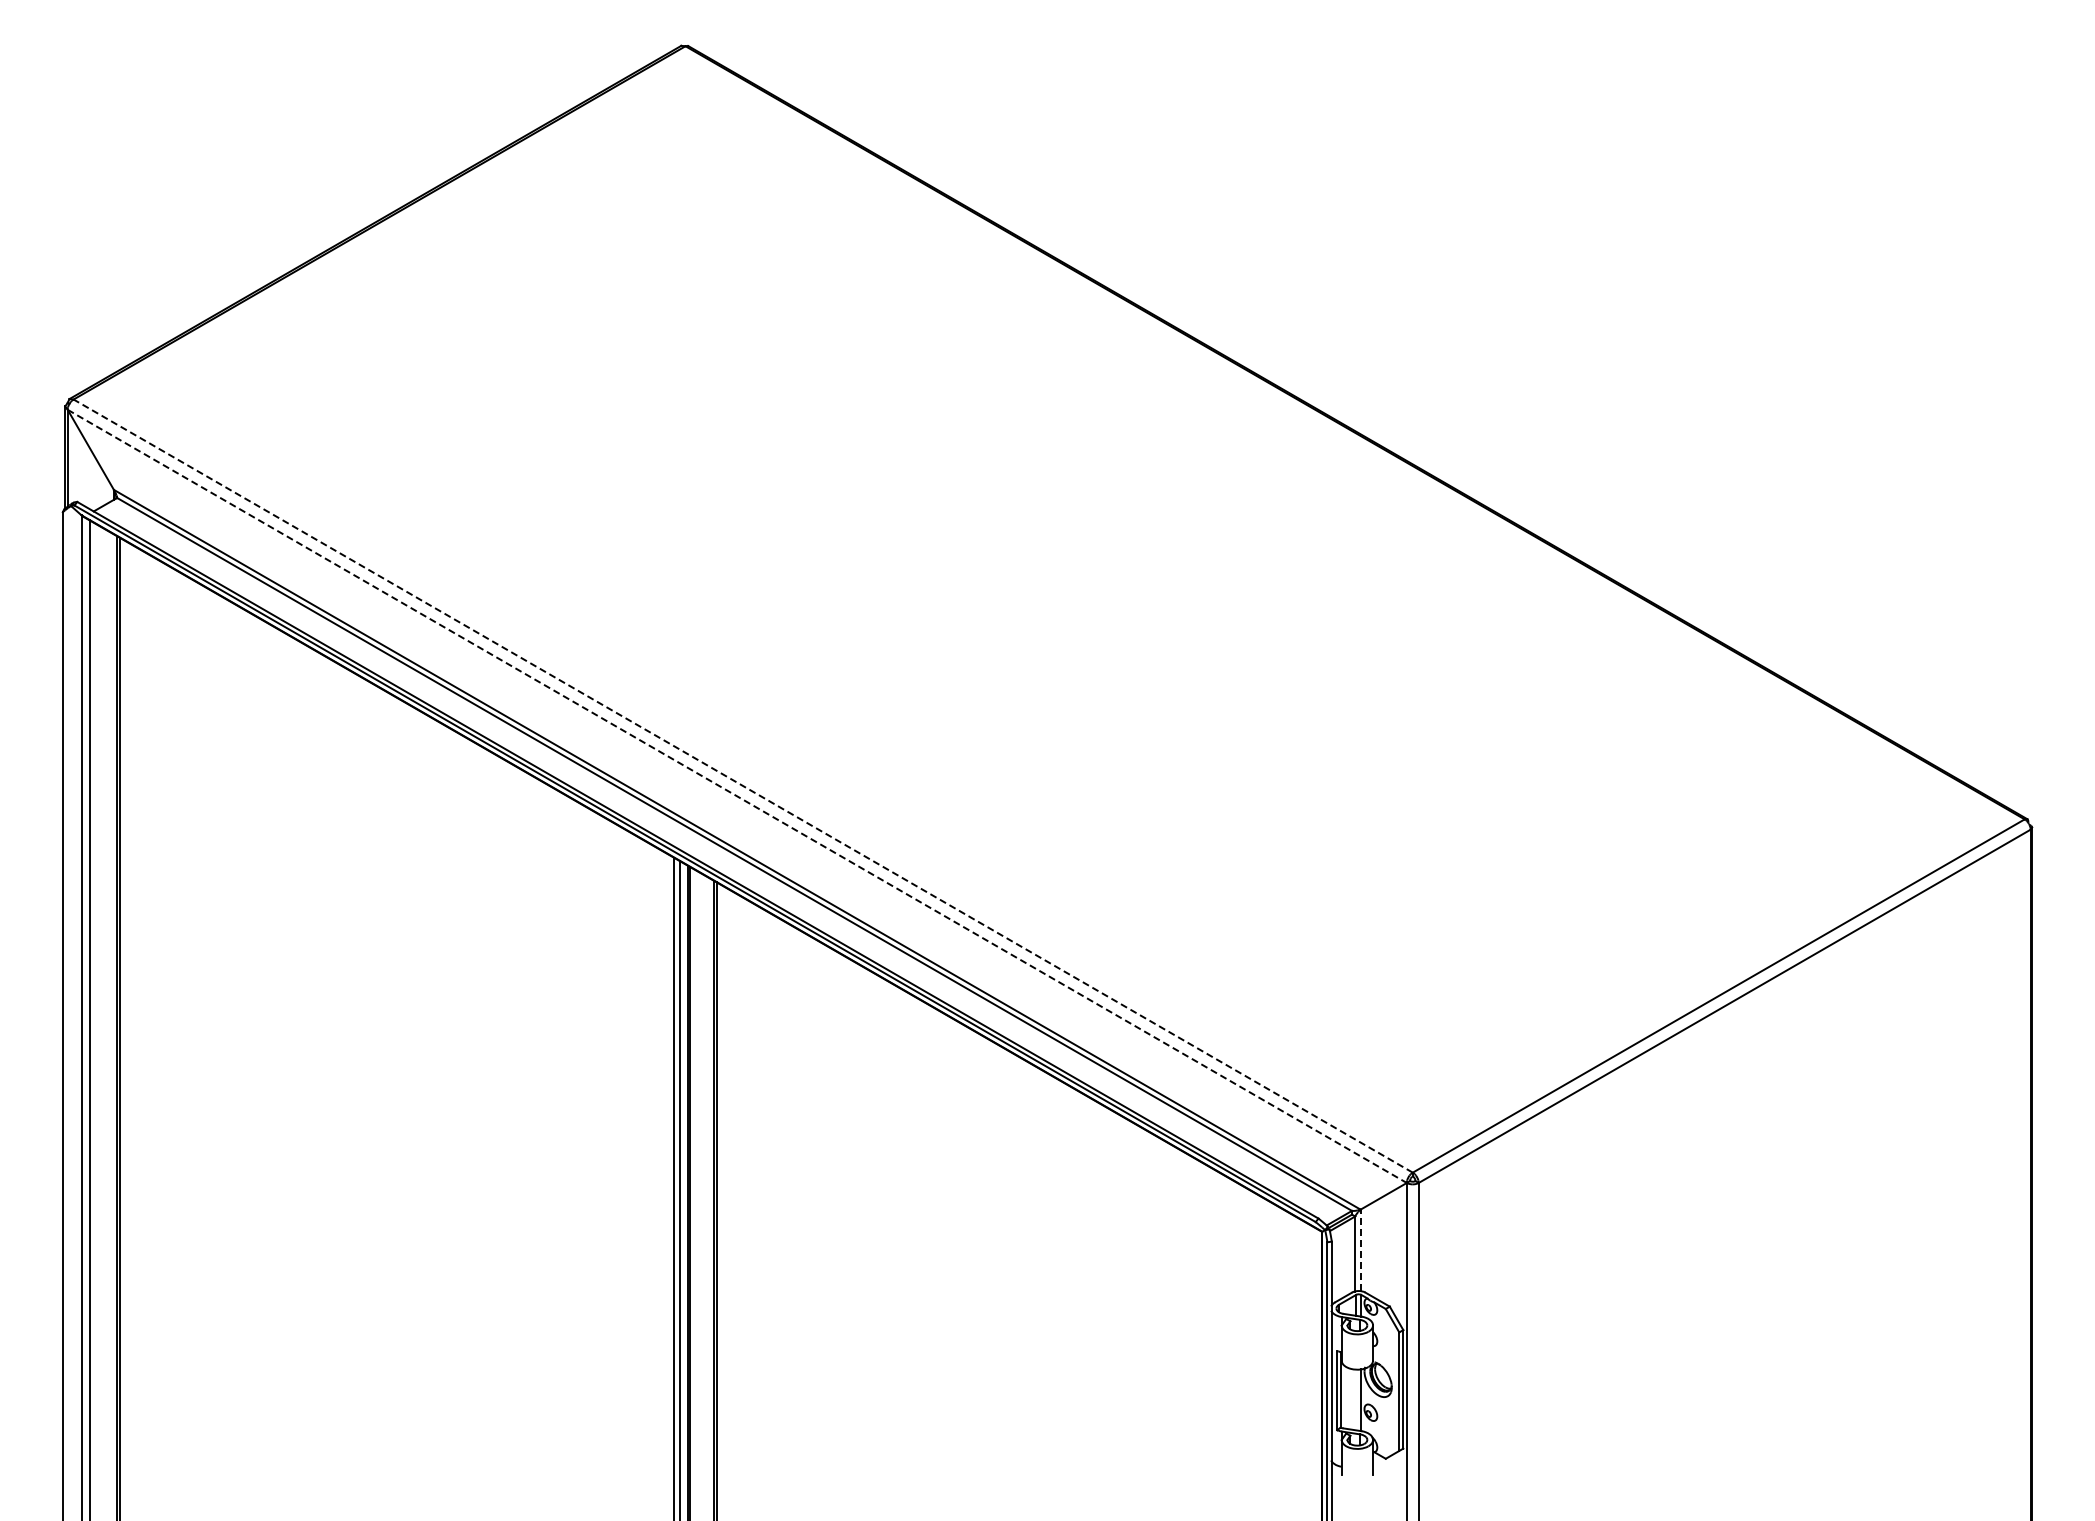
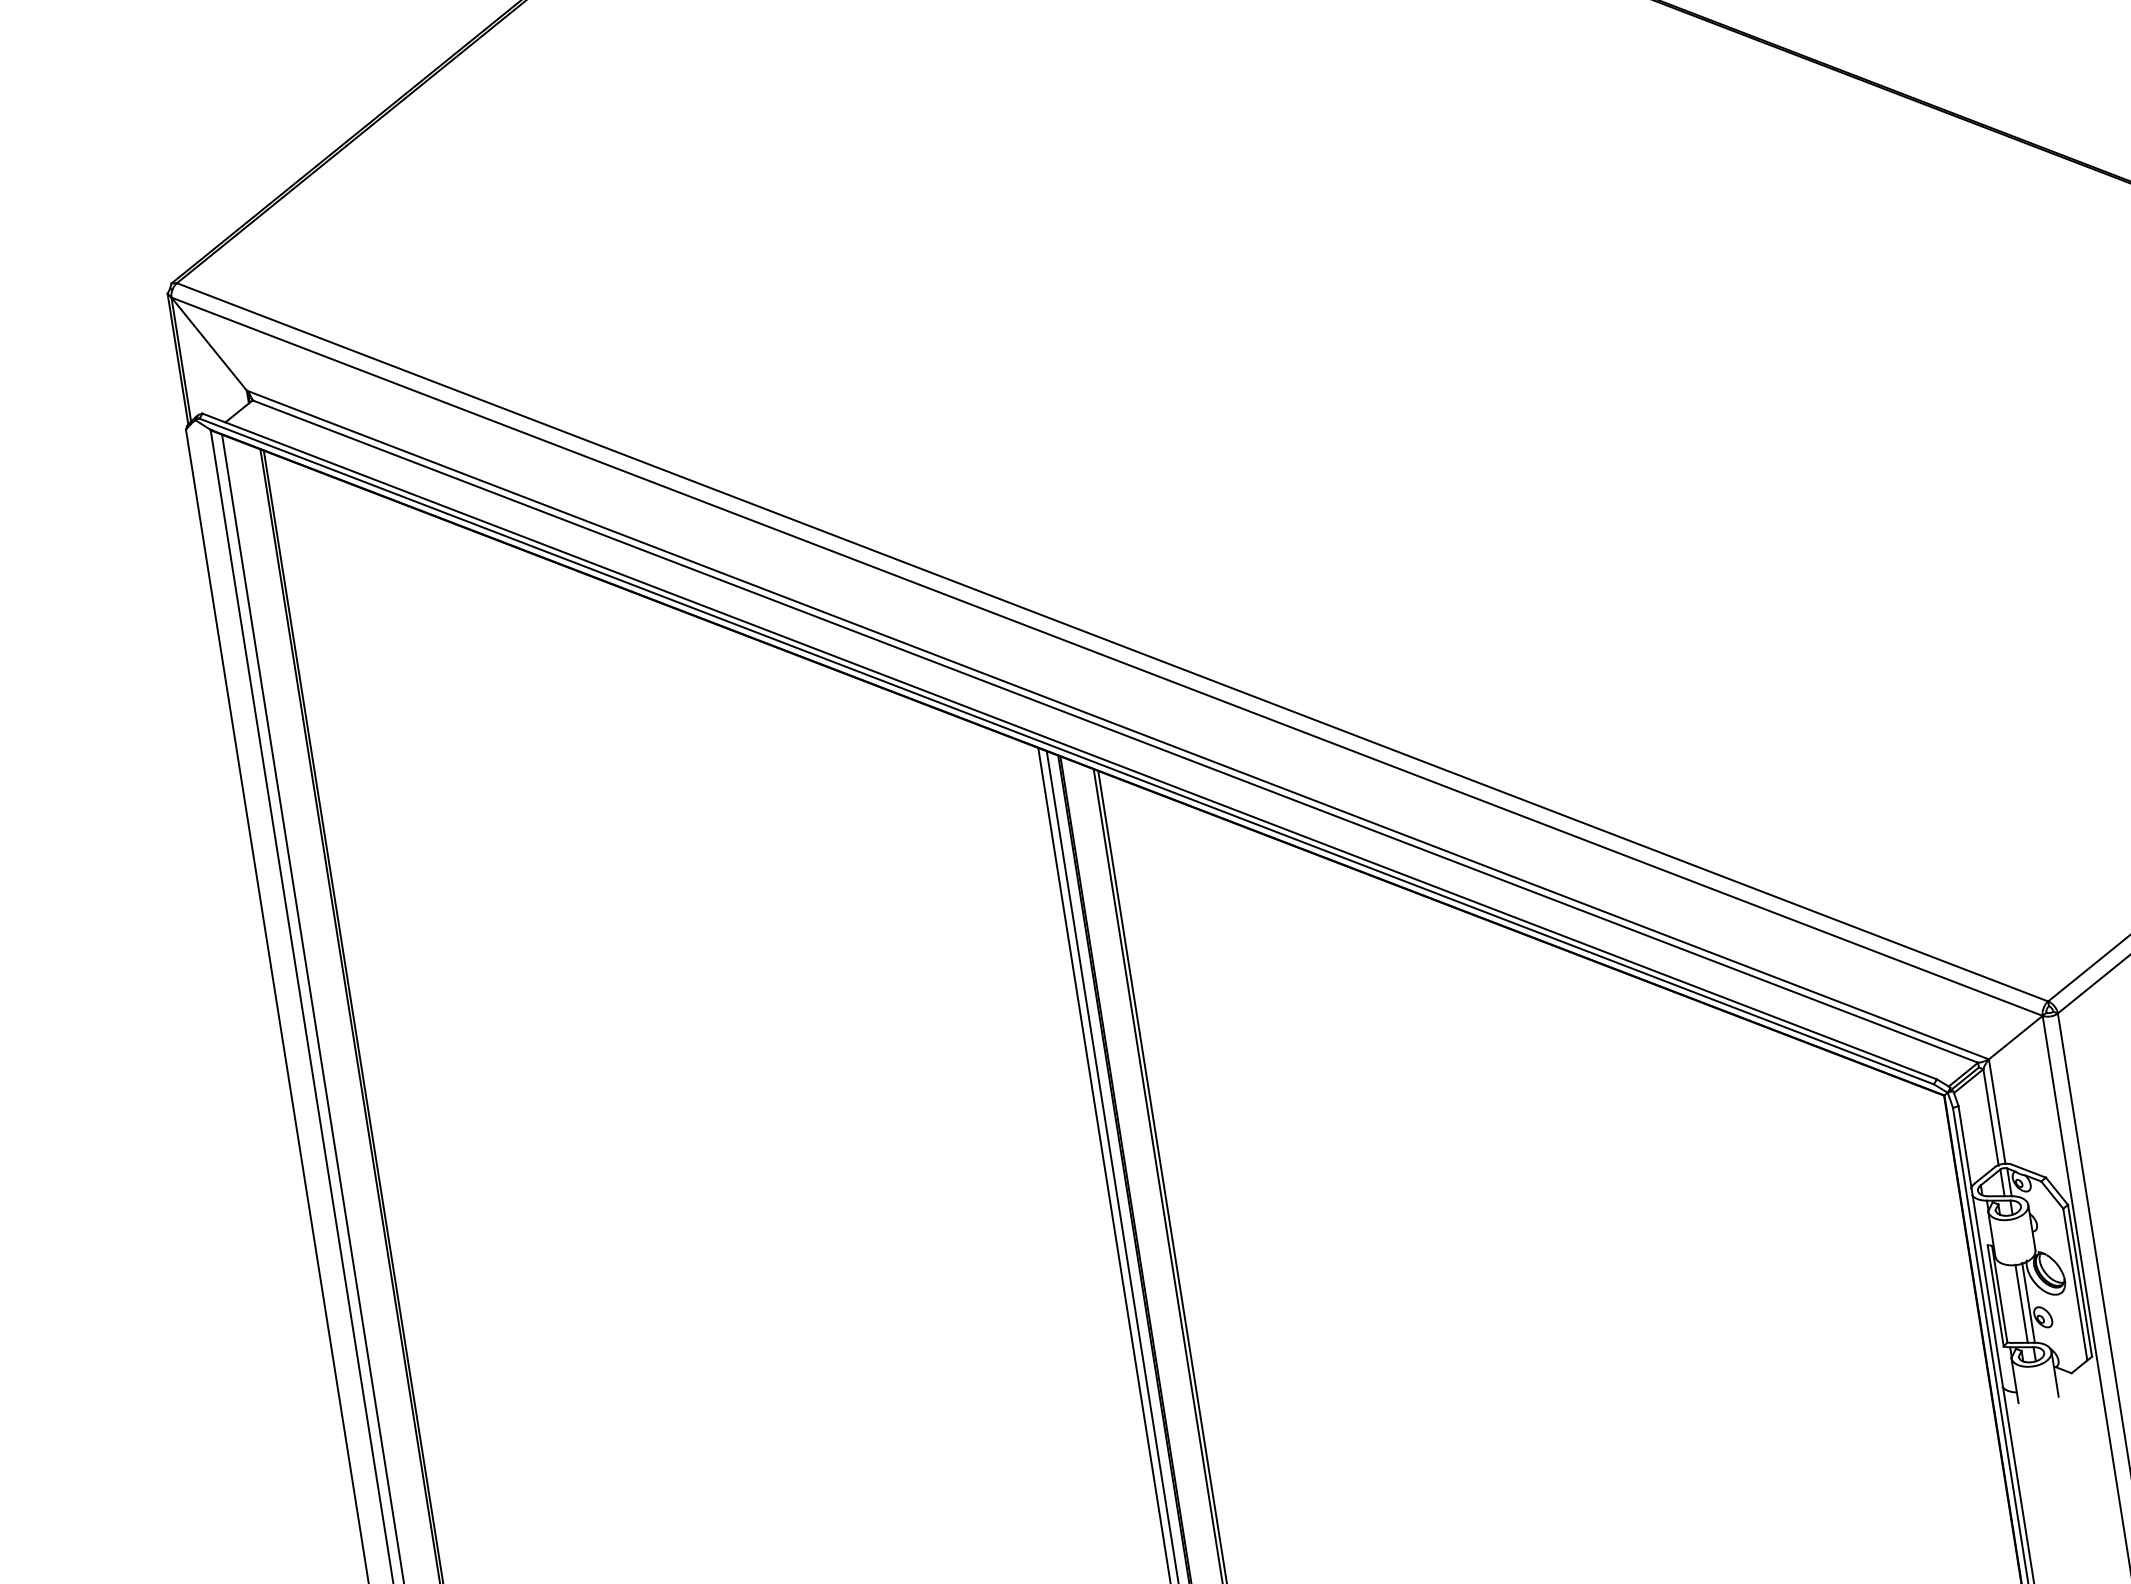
line: (742, 785) -> (1111, 641), dashed -> solid
line: (737, 796) -> (1107, 656), dashed -> solid
line: (1360, 1250) -> (1997, 1111), dashed -> solid
line: (1356, 1399) -> (2022, 1303), added

